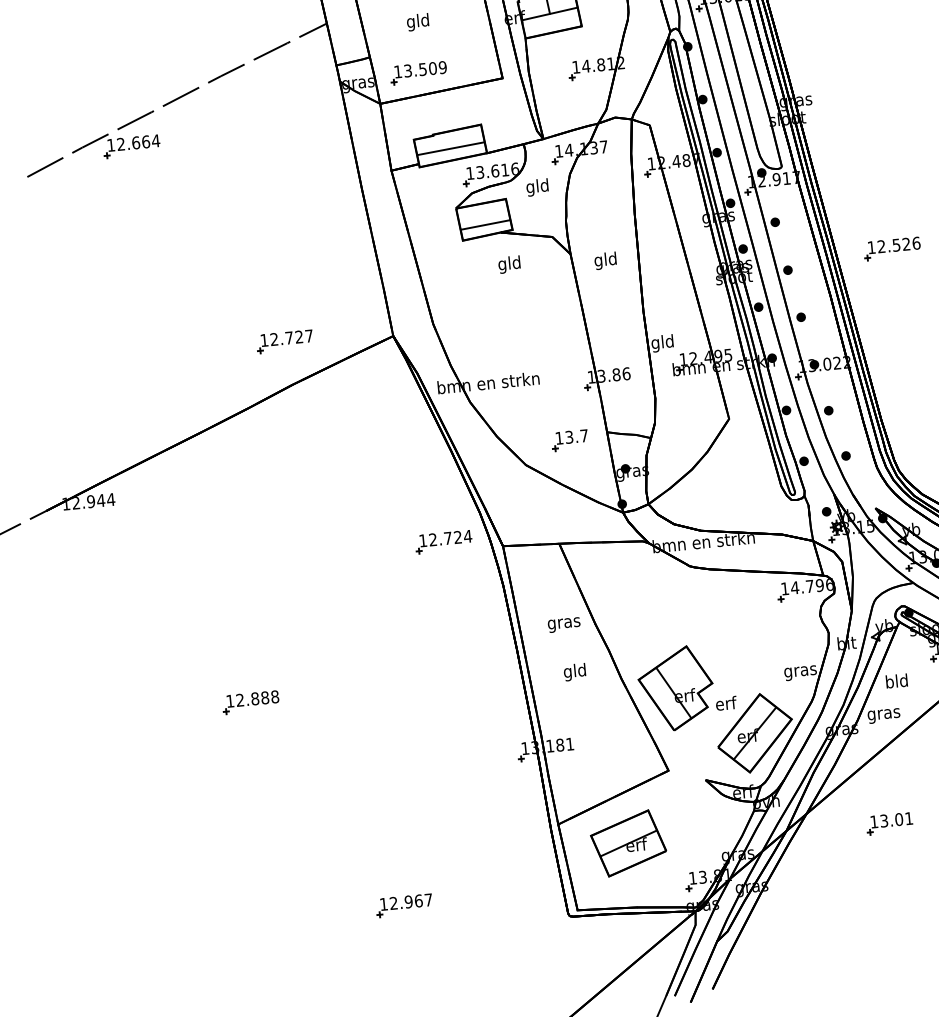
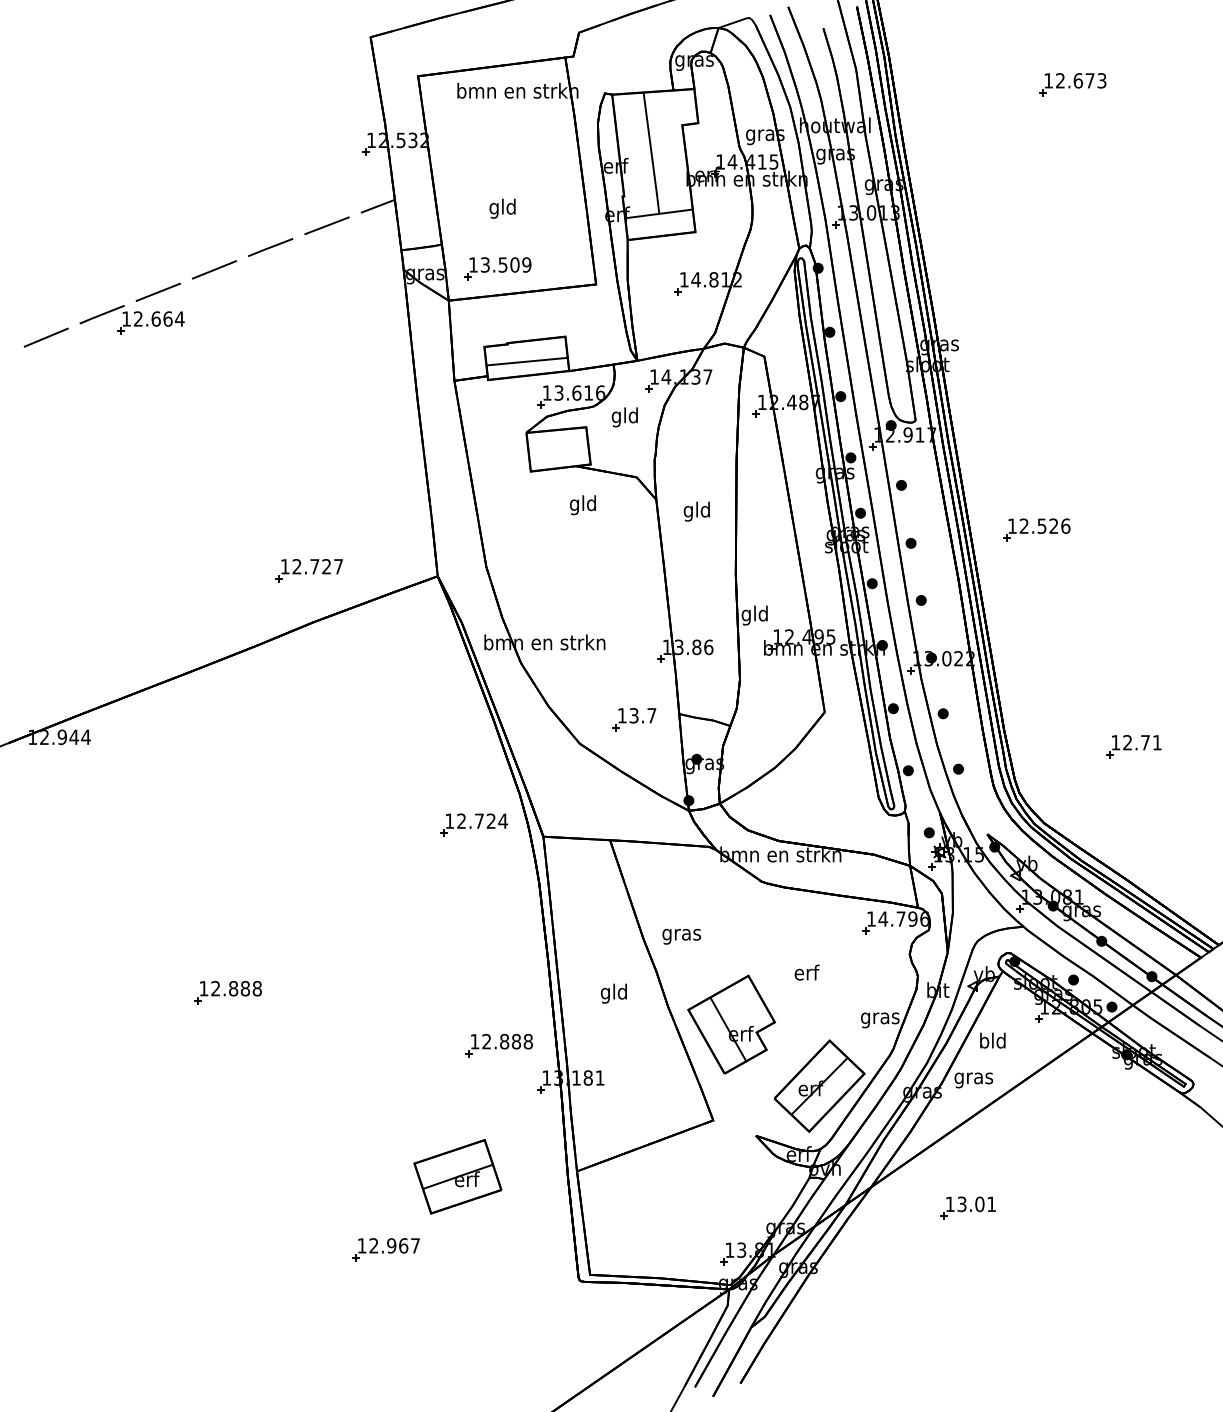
line: (484, 224) -> (558, 455), removed
text: (564, 624) -> (681, 936), moved
text: (725, 703) -> (806, 972), moved
part: (482, 725) -> (498, 1045), added
part: (628, 843) -> (457, 1176), moved

